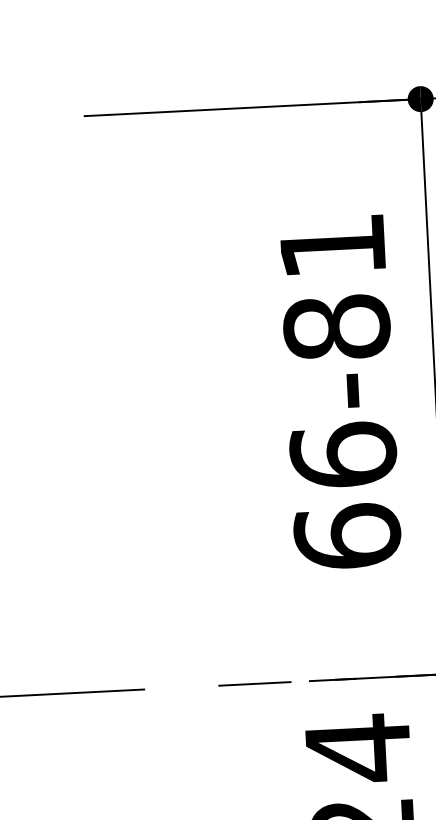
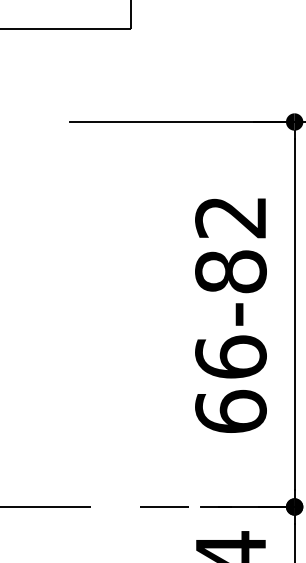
text: (332, 246) -> (230, 217), 66-81 -> 66-82

